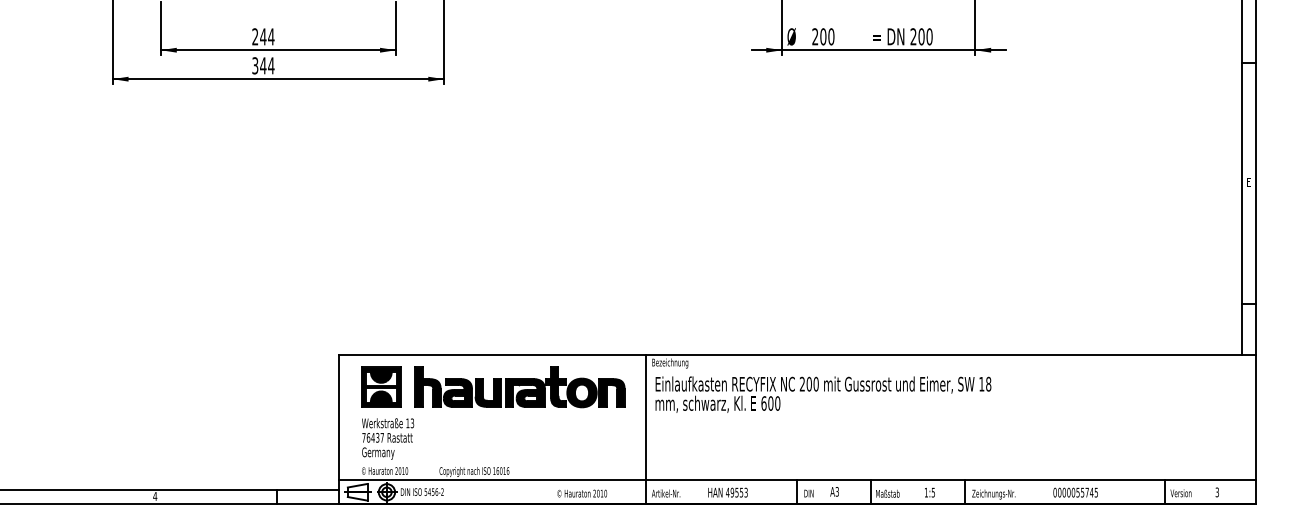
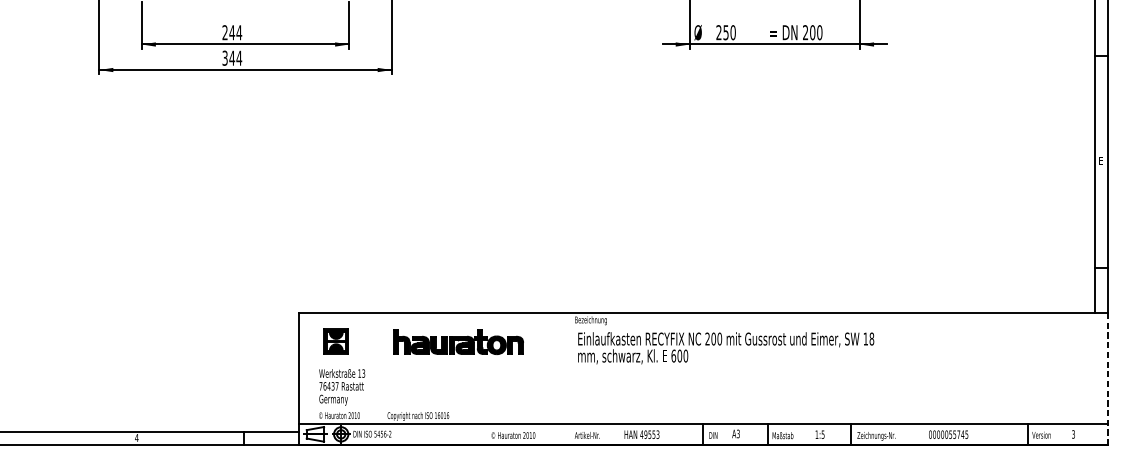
text: (823, 36) -> (726, 32), 200 -> 250
part: (381, 386) -> (336, 341), size x0.7
part: (519, 387) -> (458, 341), size x0.7
line: (645, 429) -> (569, 378), removed
line: (1256, 429) -> (1108, 378), solid -> dashed

